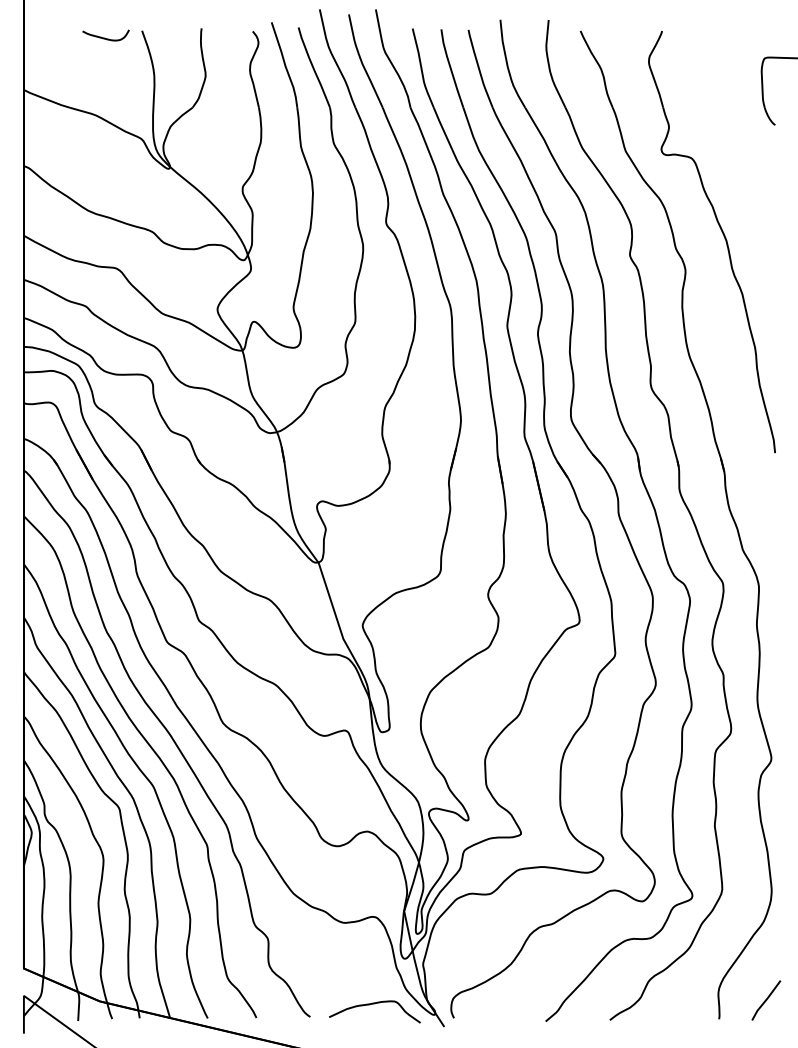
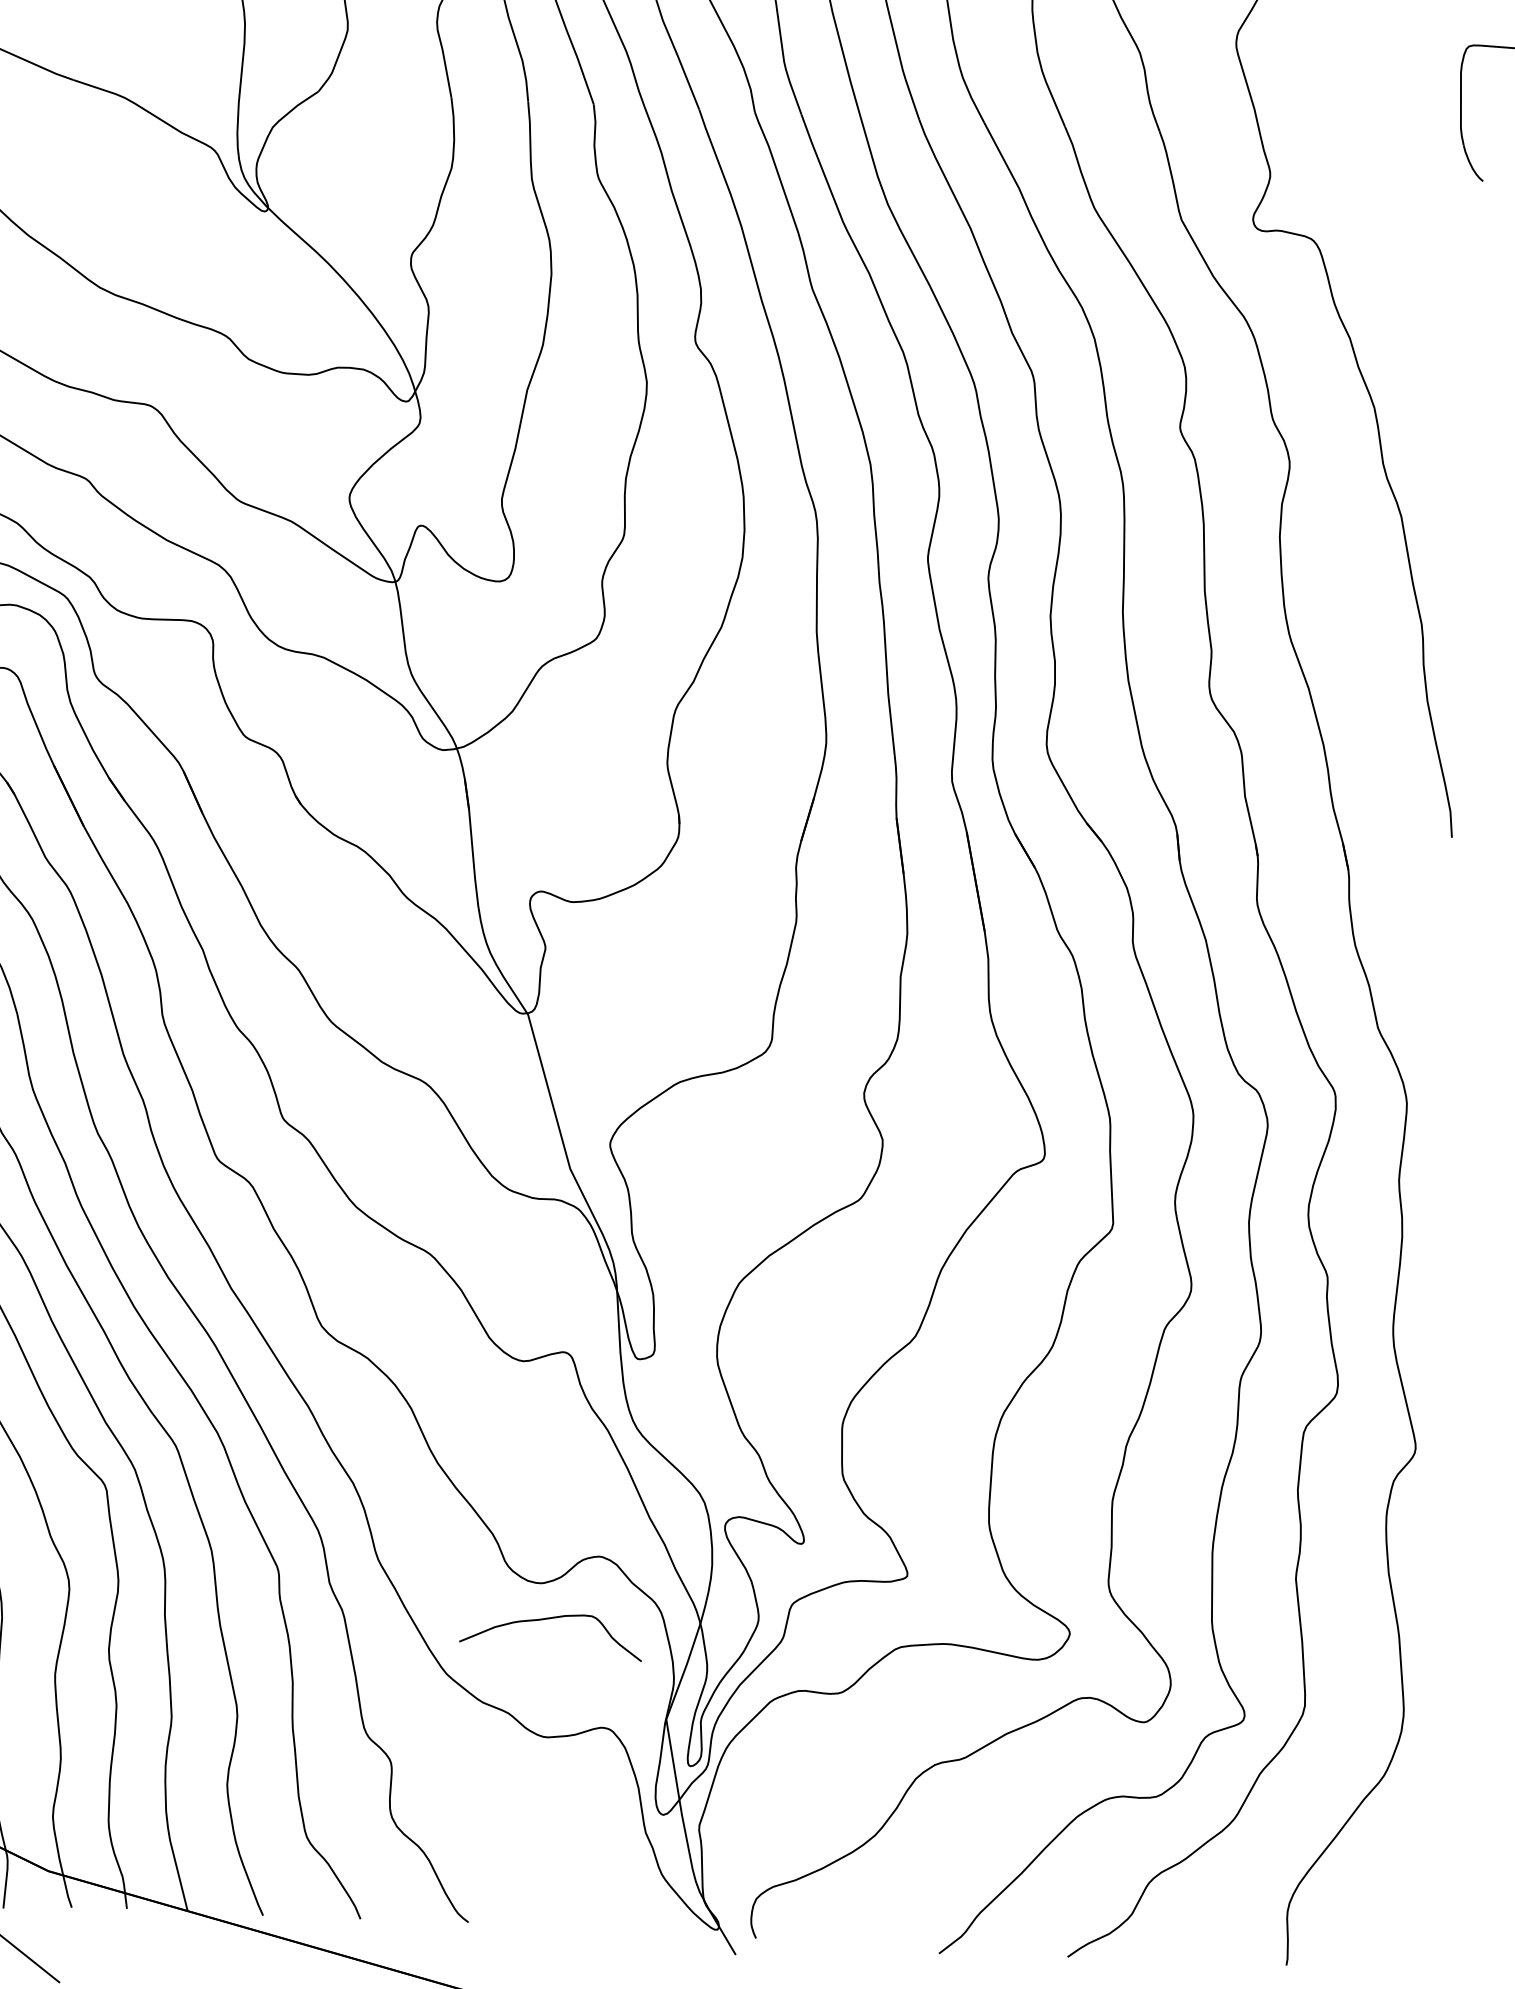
line: (766, 1000) -> (1382, 1932), removed
curve: (374, 1004) -> (551, 1620), moved

